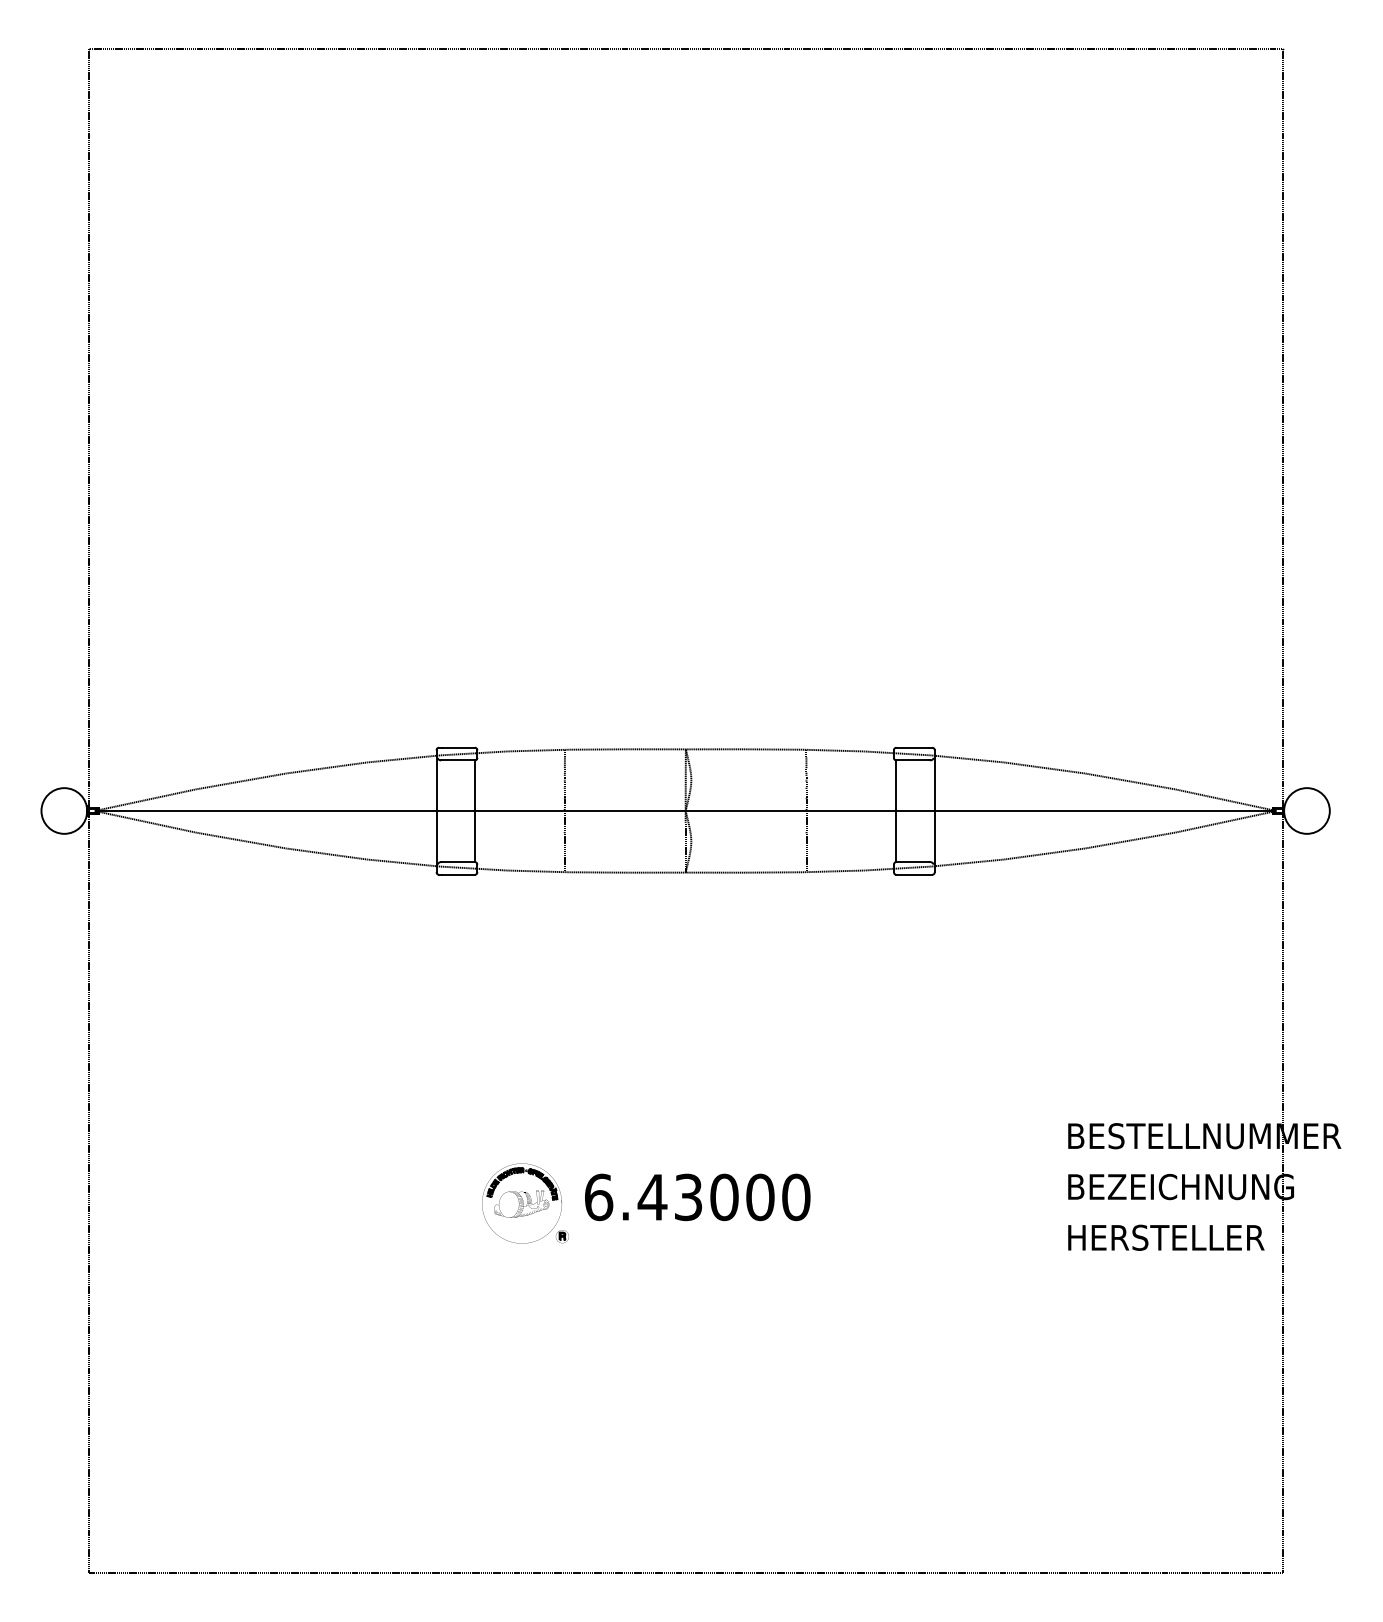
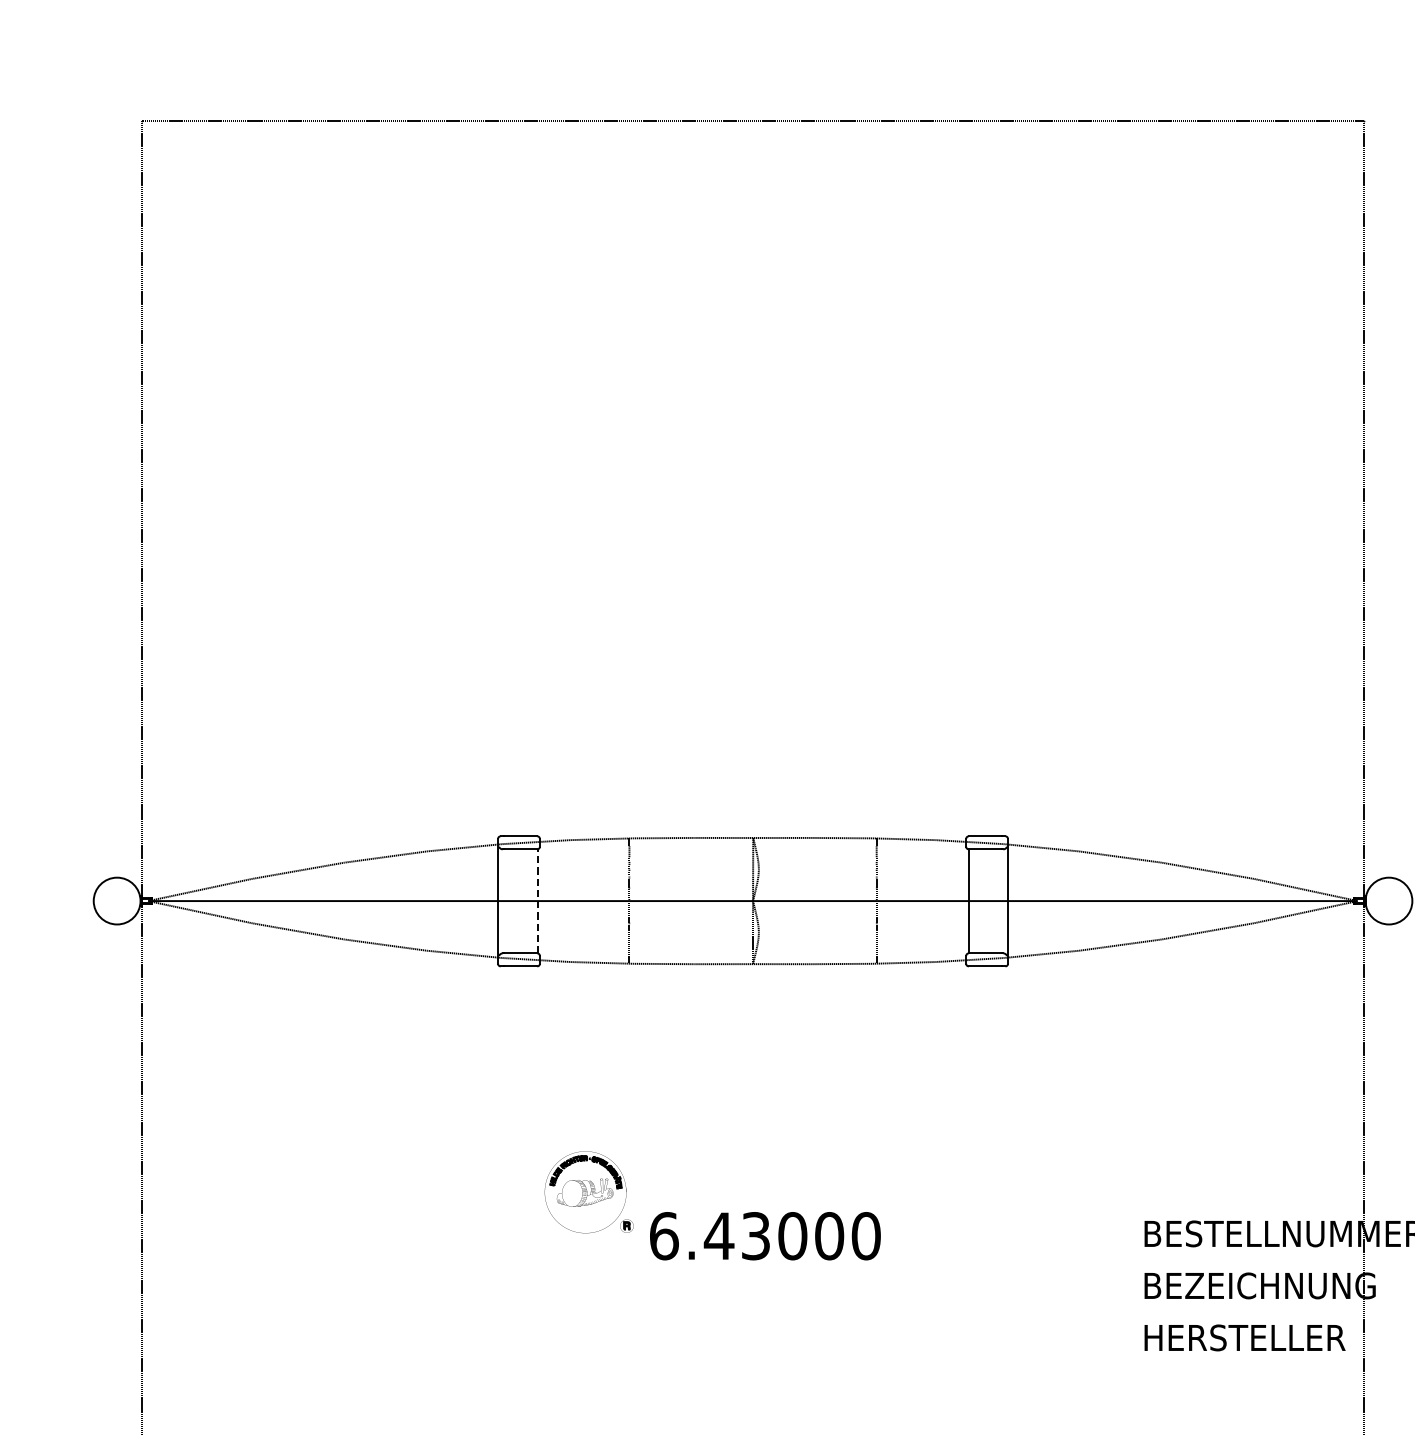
line: (475, 811) -> (537, 901), solid -> dashed
text: (697, 1197) -> (765, 1236), moved
part: (525, 1203) -> (589, 1192), moved

